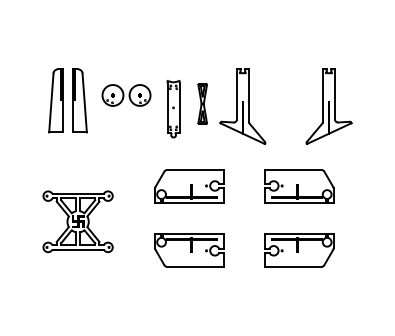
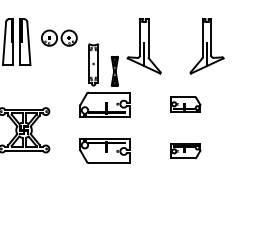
part: (202, 103) -> (114, 71), moved
part: (173, 109) -> (93, 65), moved
part: (299, 186) -> (185, 104), size x0.6
part: (299, 250) -> (185, 151), size x0.6

